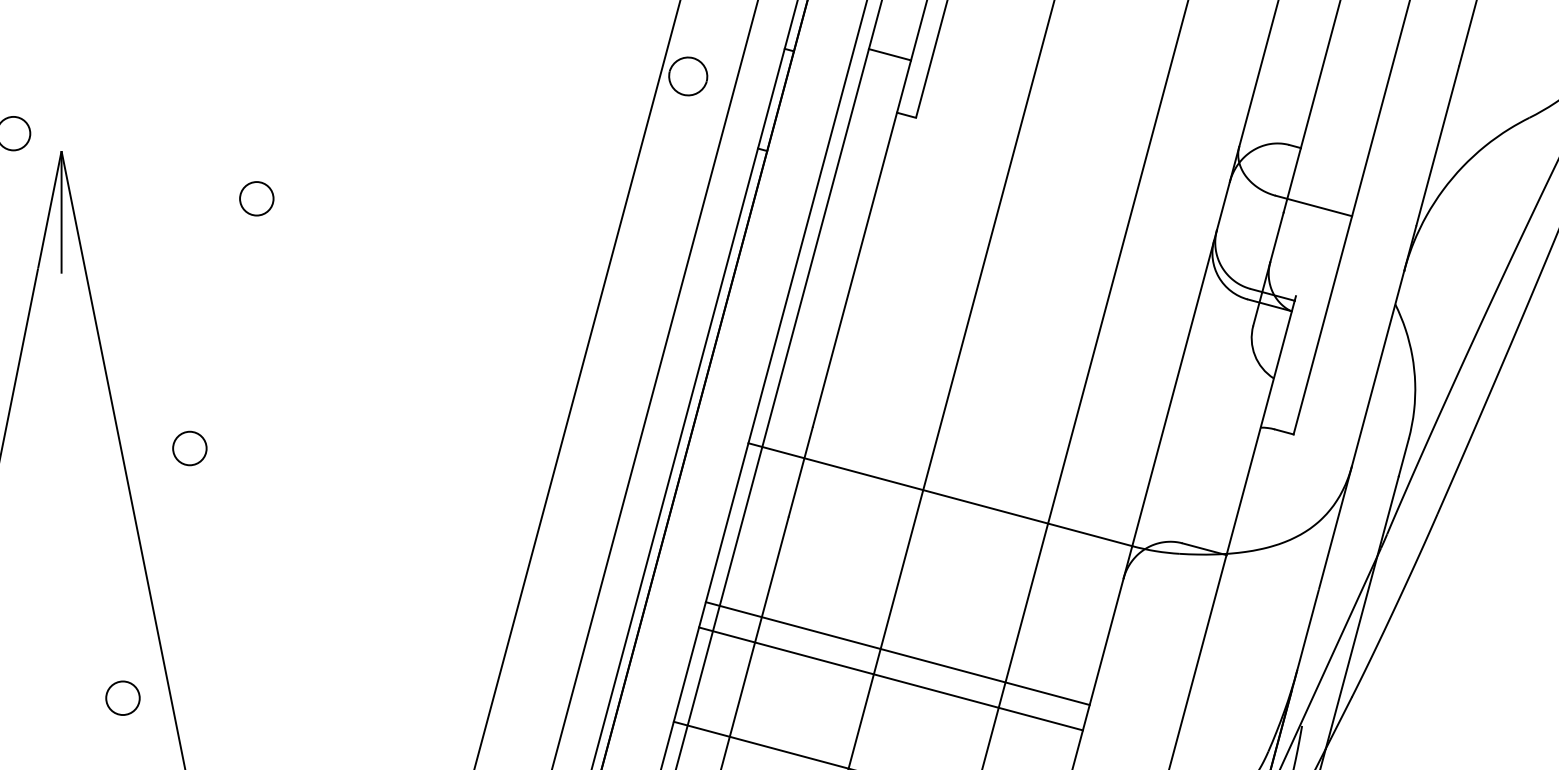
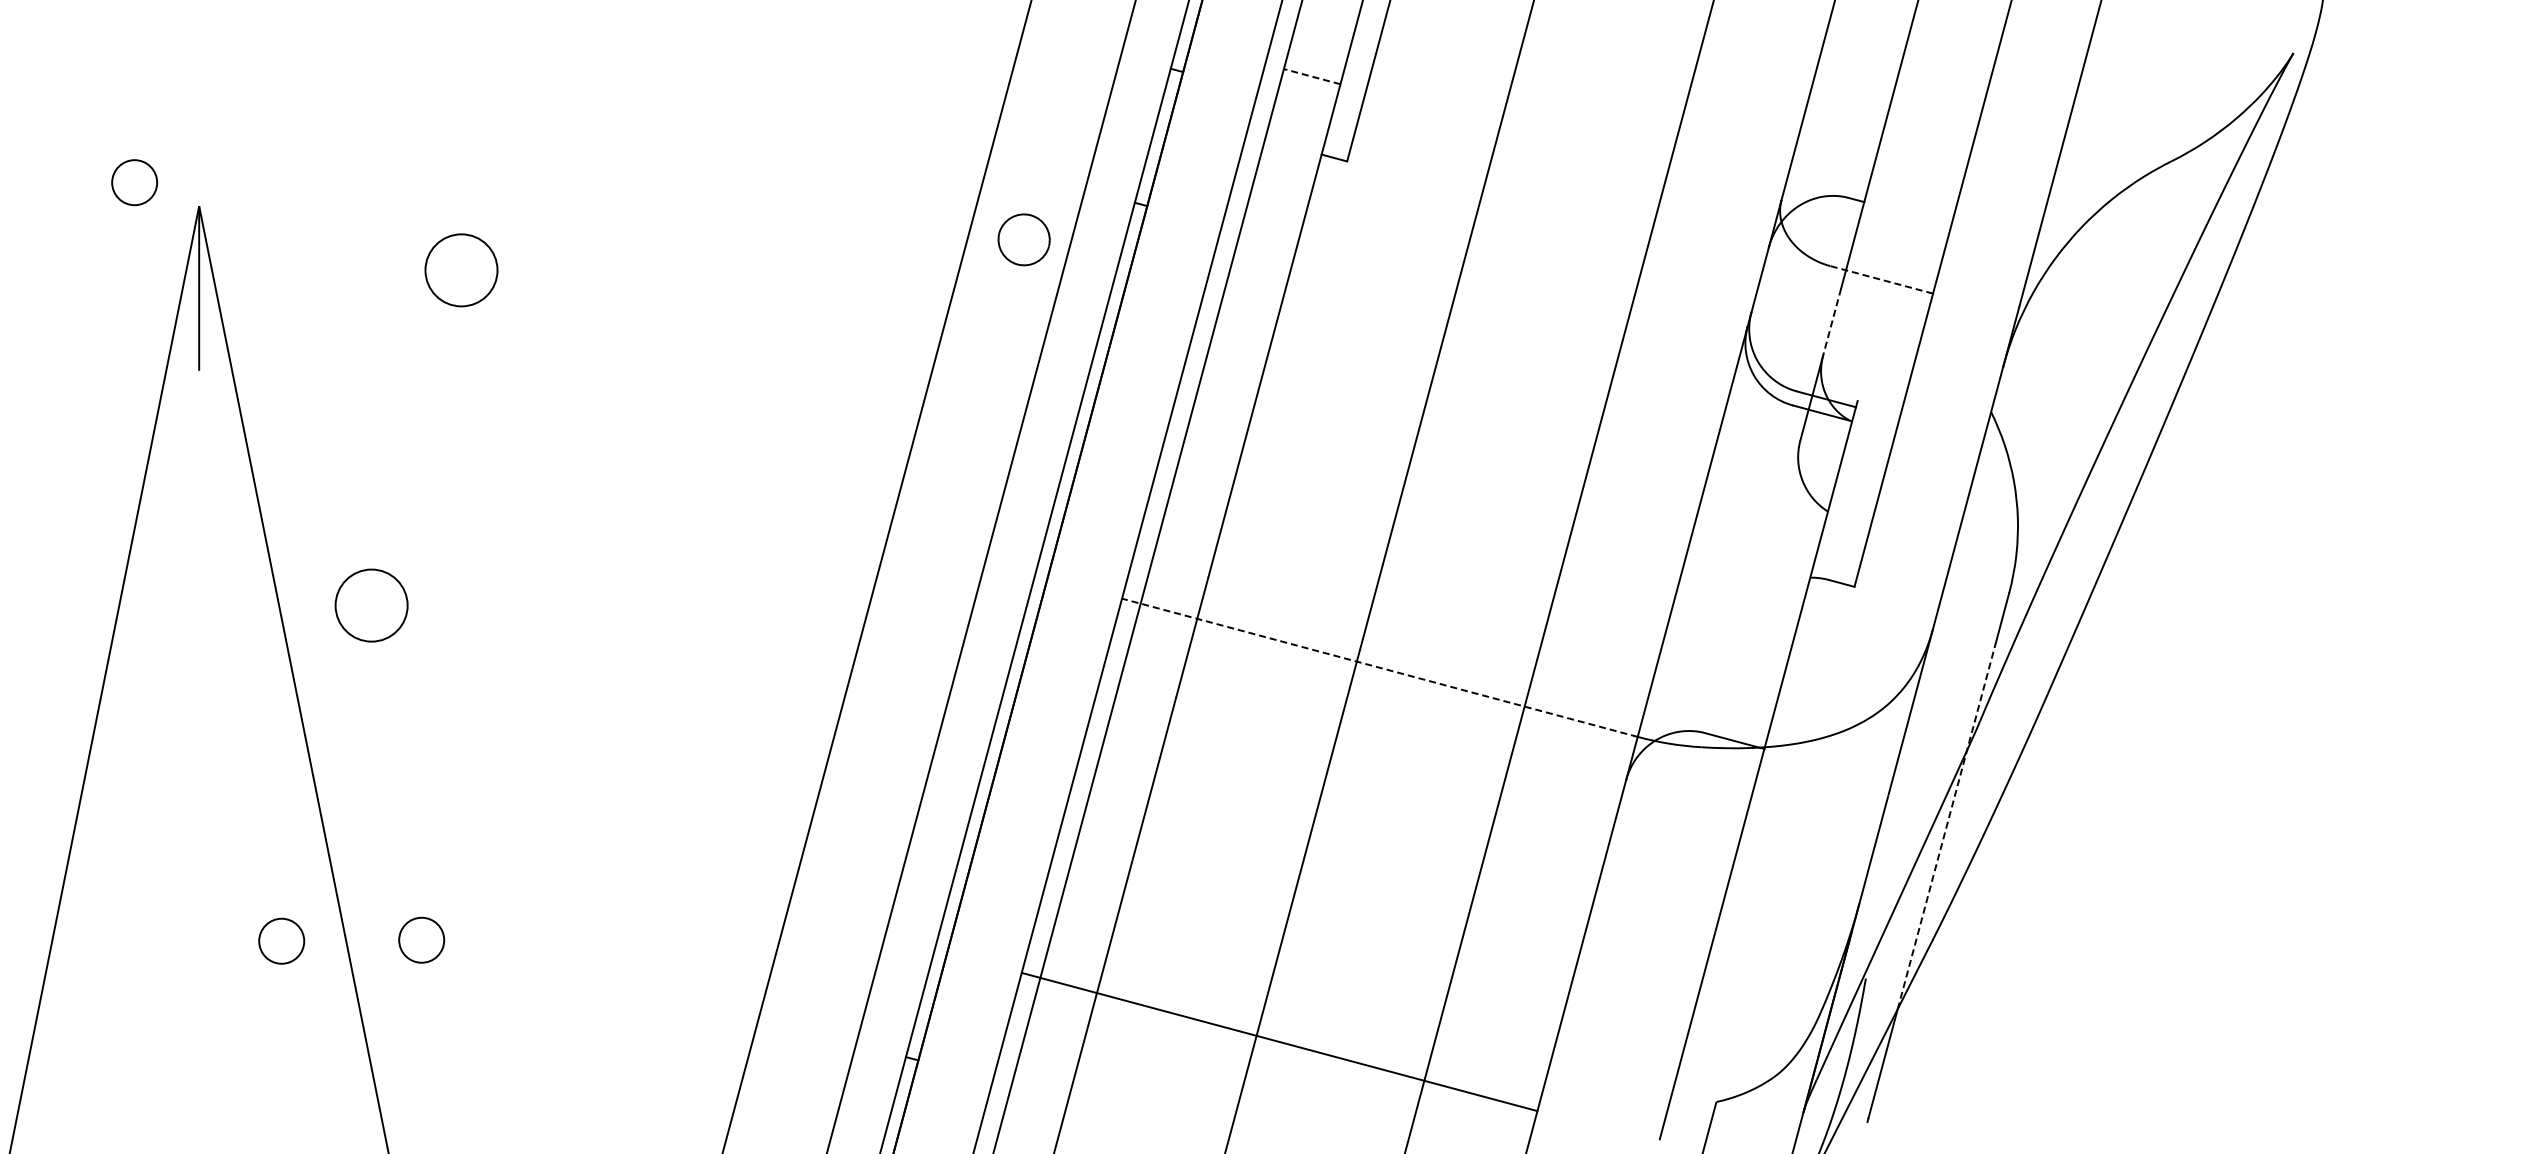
line: (889, 54) -> (1311, 76), solid -> dashed
part: (687, 76) -> (1023, 239), moved
circle: (256, 198) -> (461, 269), size x1.6
line: (1313, 205) -> (1881, 279), solid -> dashed
line: (1277, 237) -> (1832, 322), solid -> dashed
circle: (189, 448) -> (371, 605), size x1.6
line: (940, 494) -> (1379, 667), solid -> dashed
line: (1362, 612) -> (1946, 826), solid -> dashed
line: (897, 653) -> (1322, 881), removed
line: (890, 679) -> (1313, 915), removed
circle: (227, 696) -> (421, 939), added

